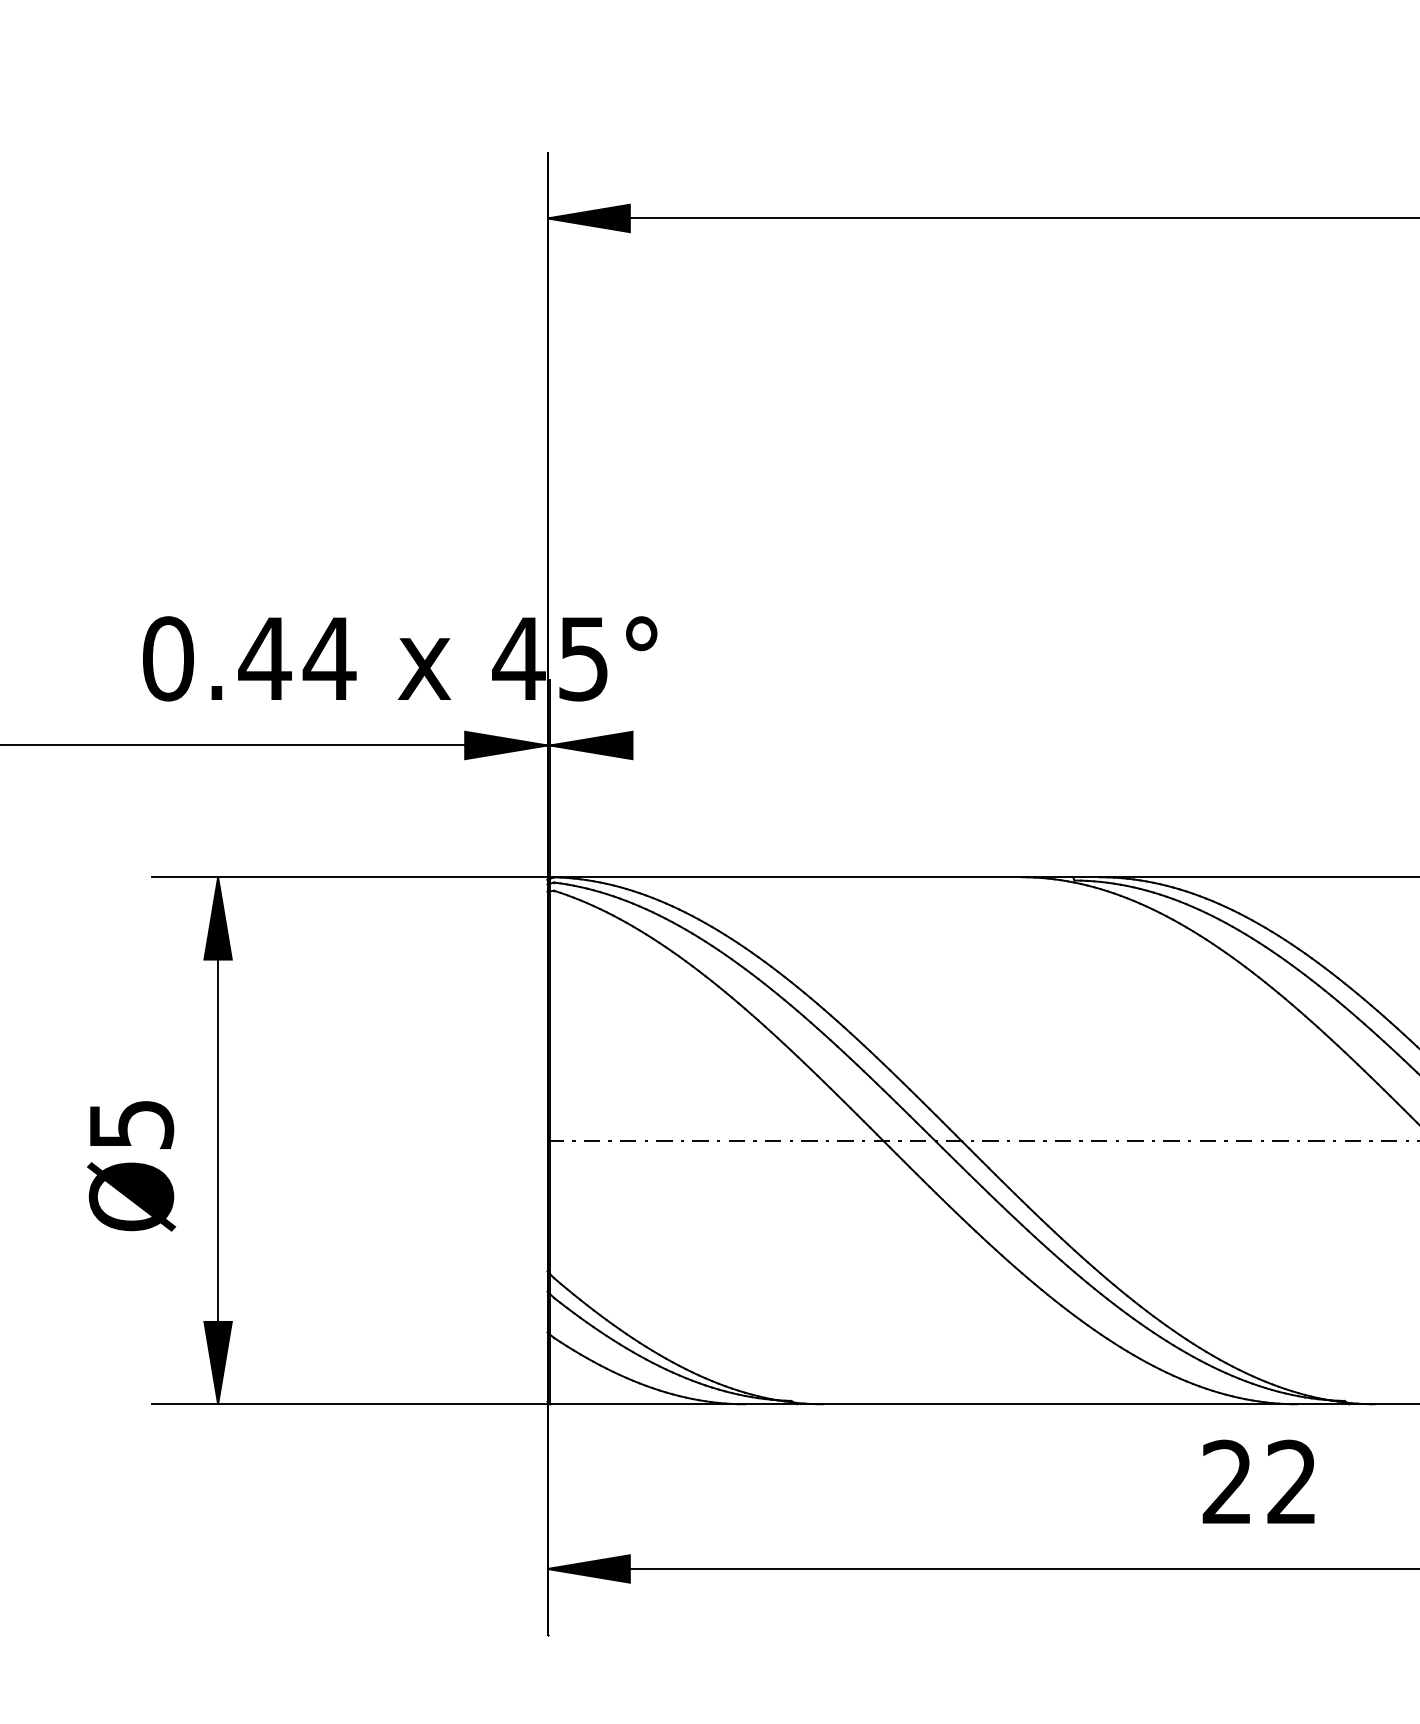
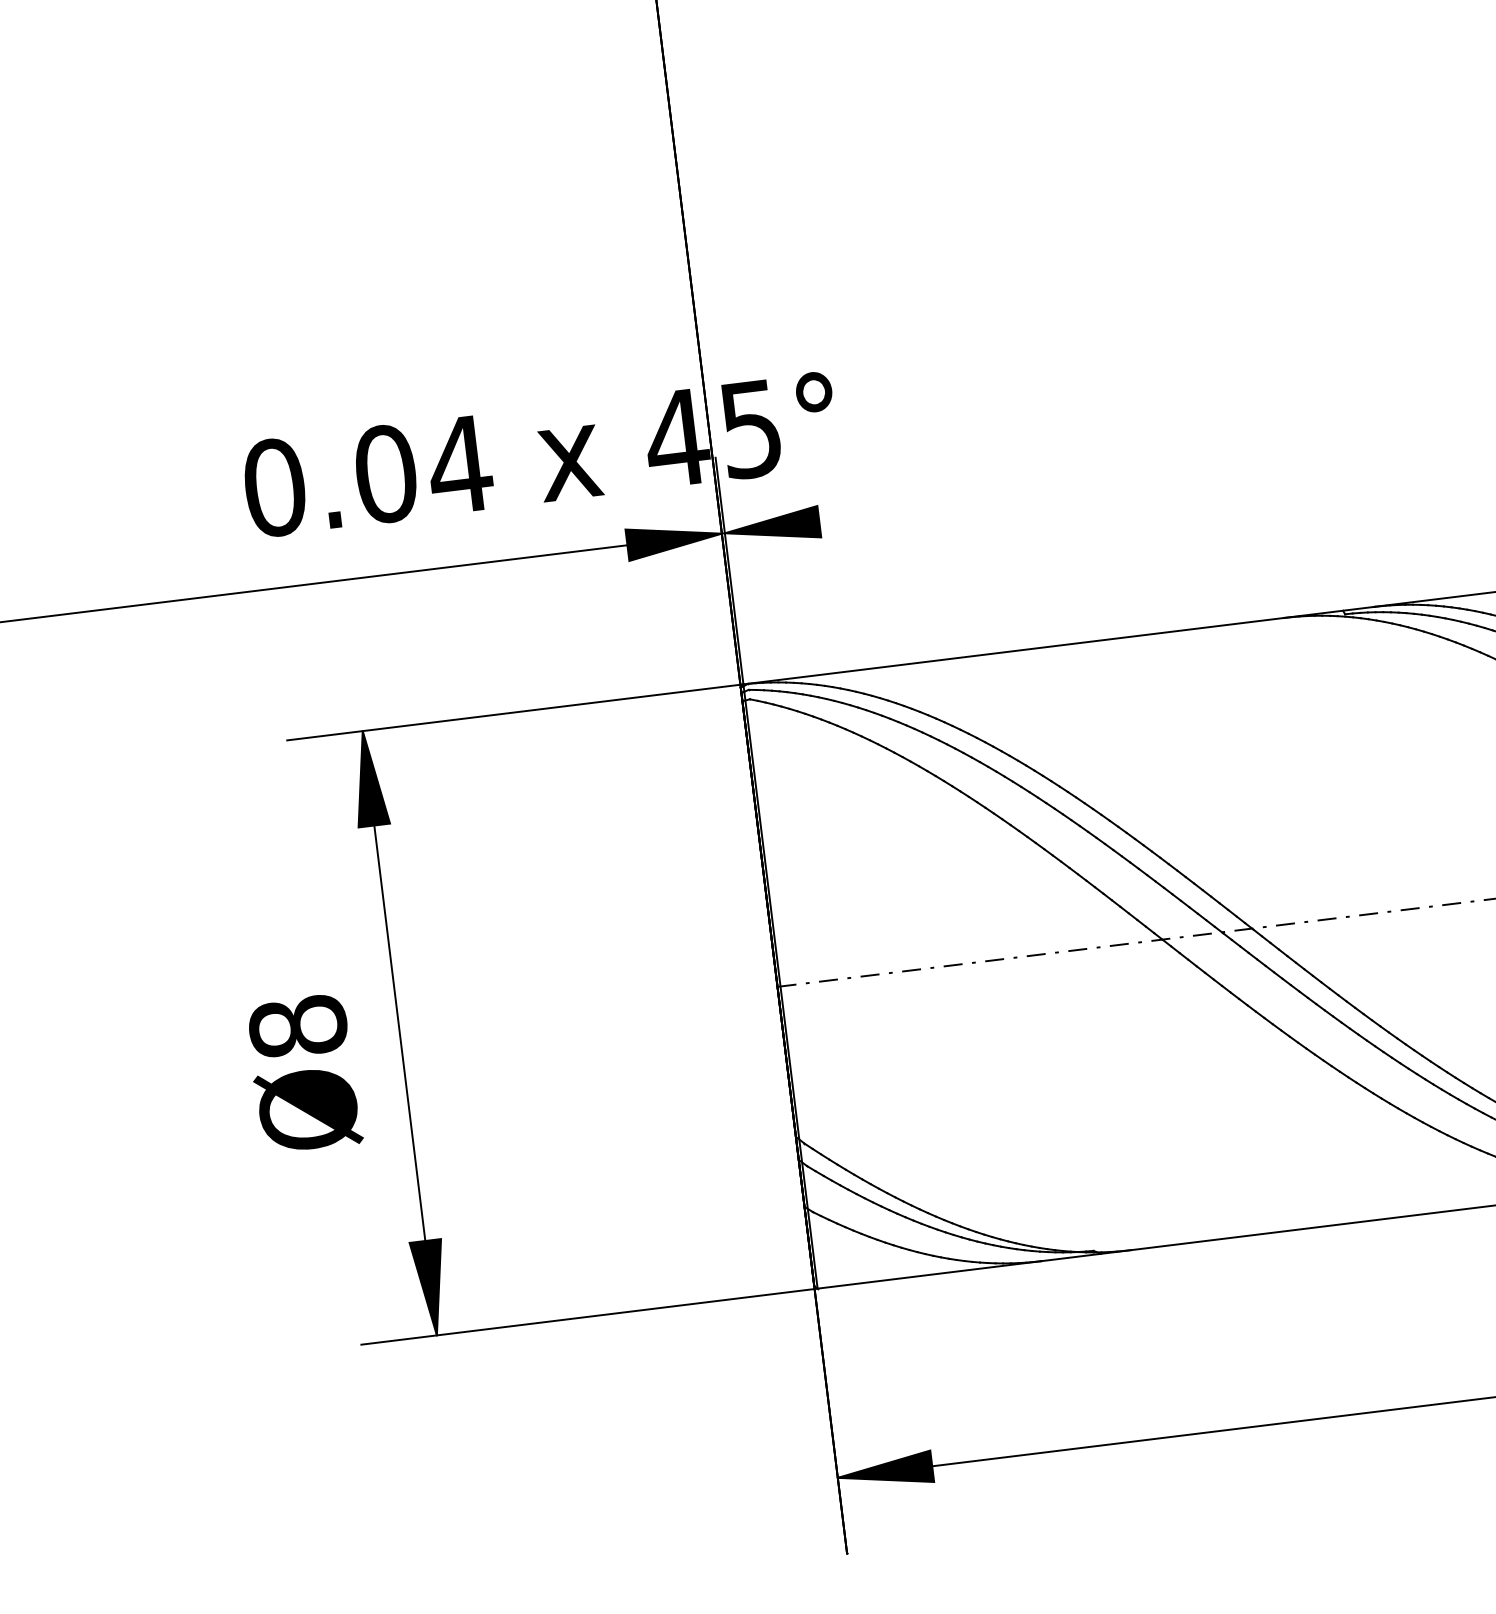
text: (264, 658) -> (385, 473), 0.44 -> 0.04
text: (131, 1124) -> (298, 1026), Ø5 -> Ø8

